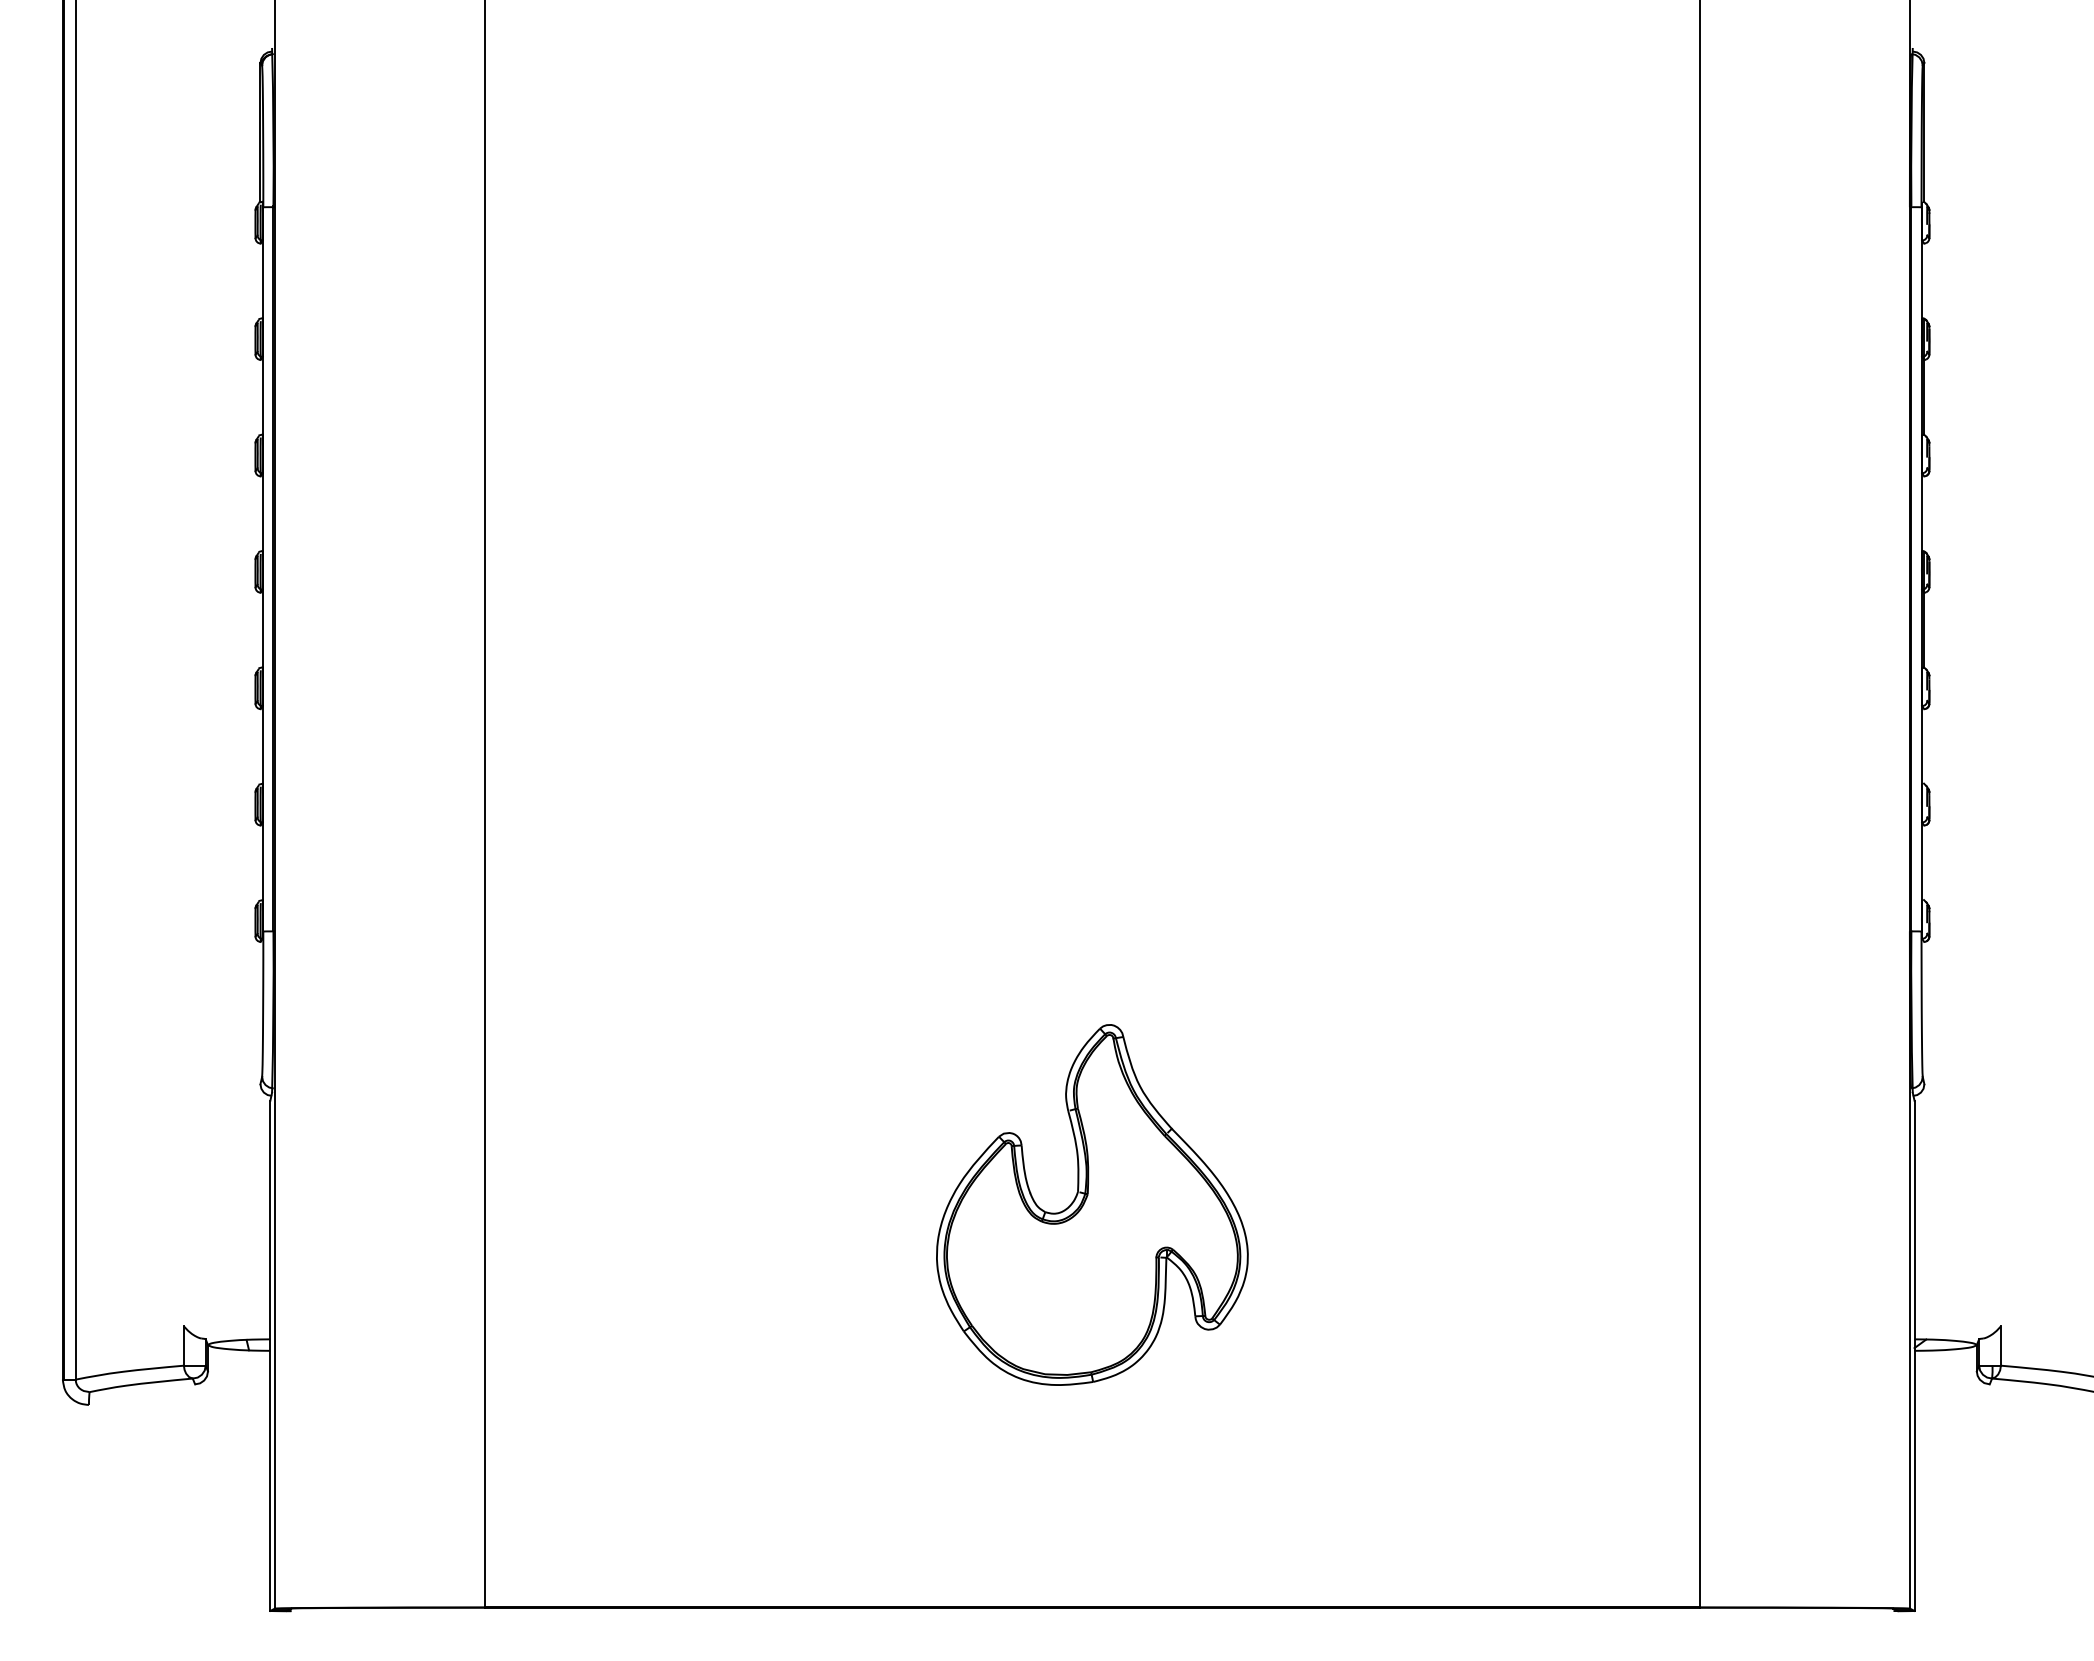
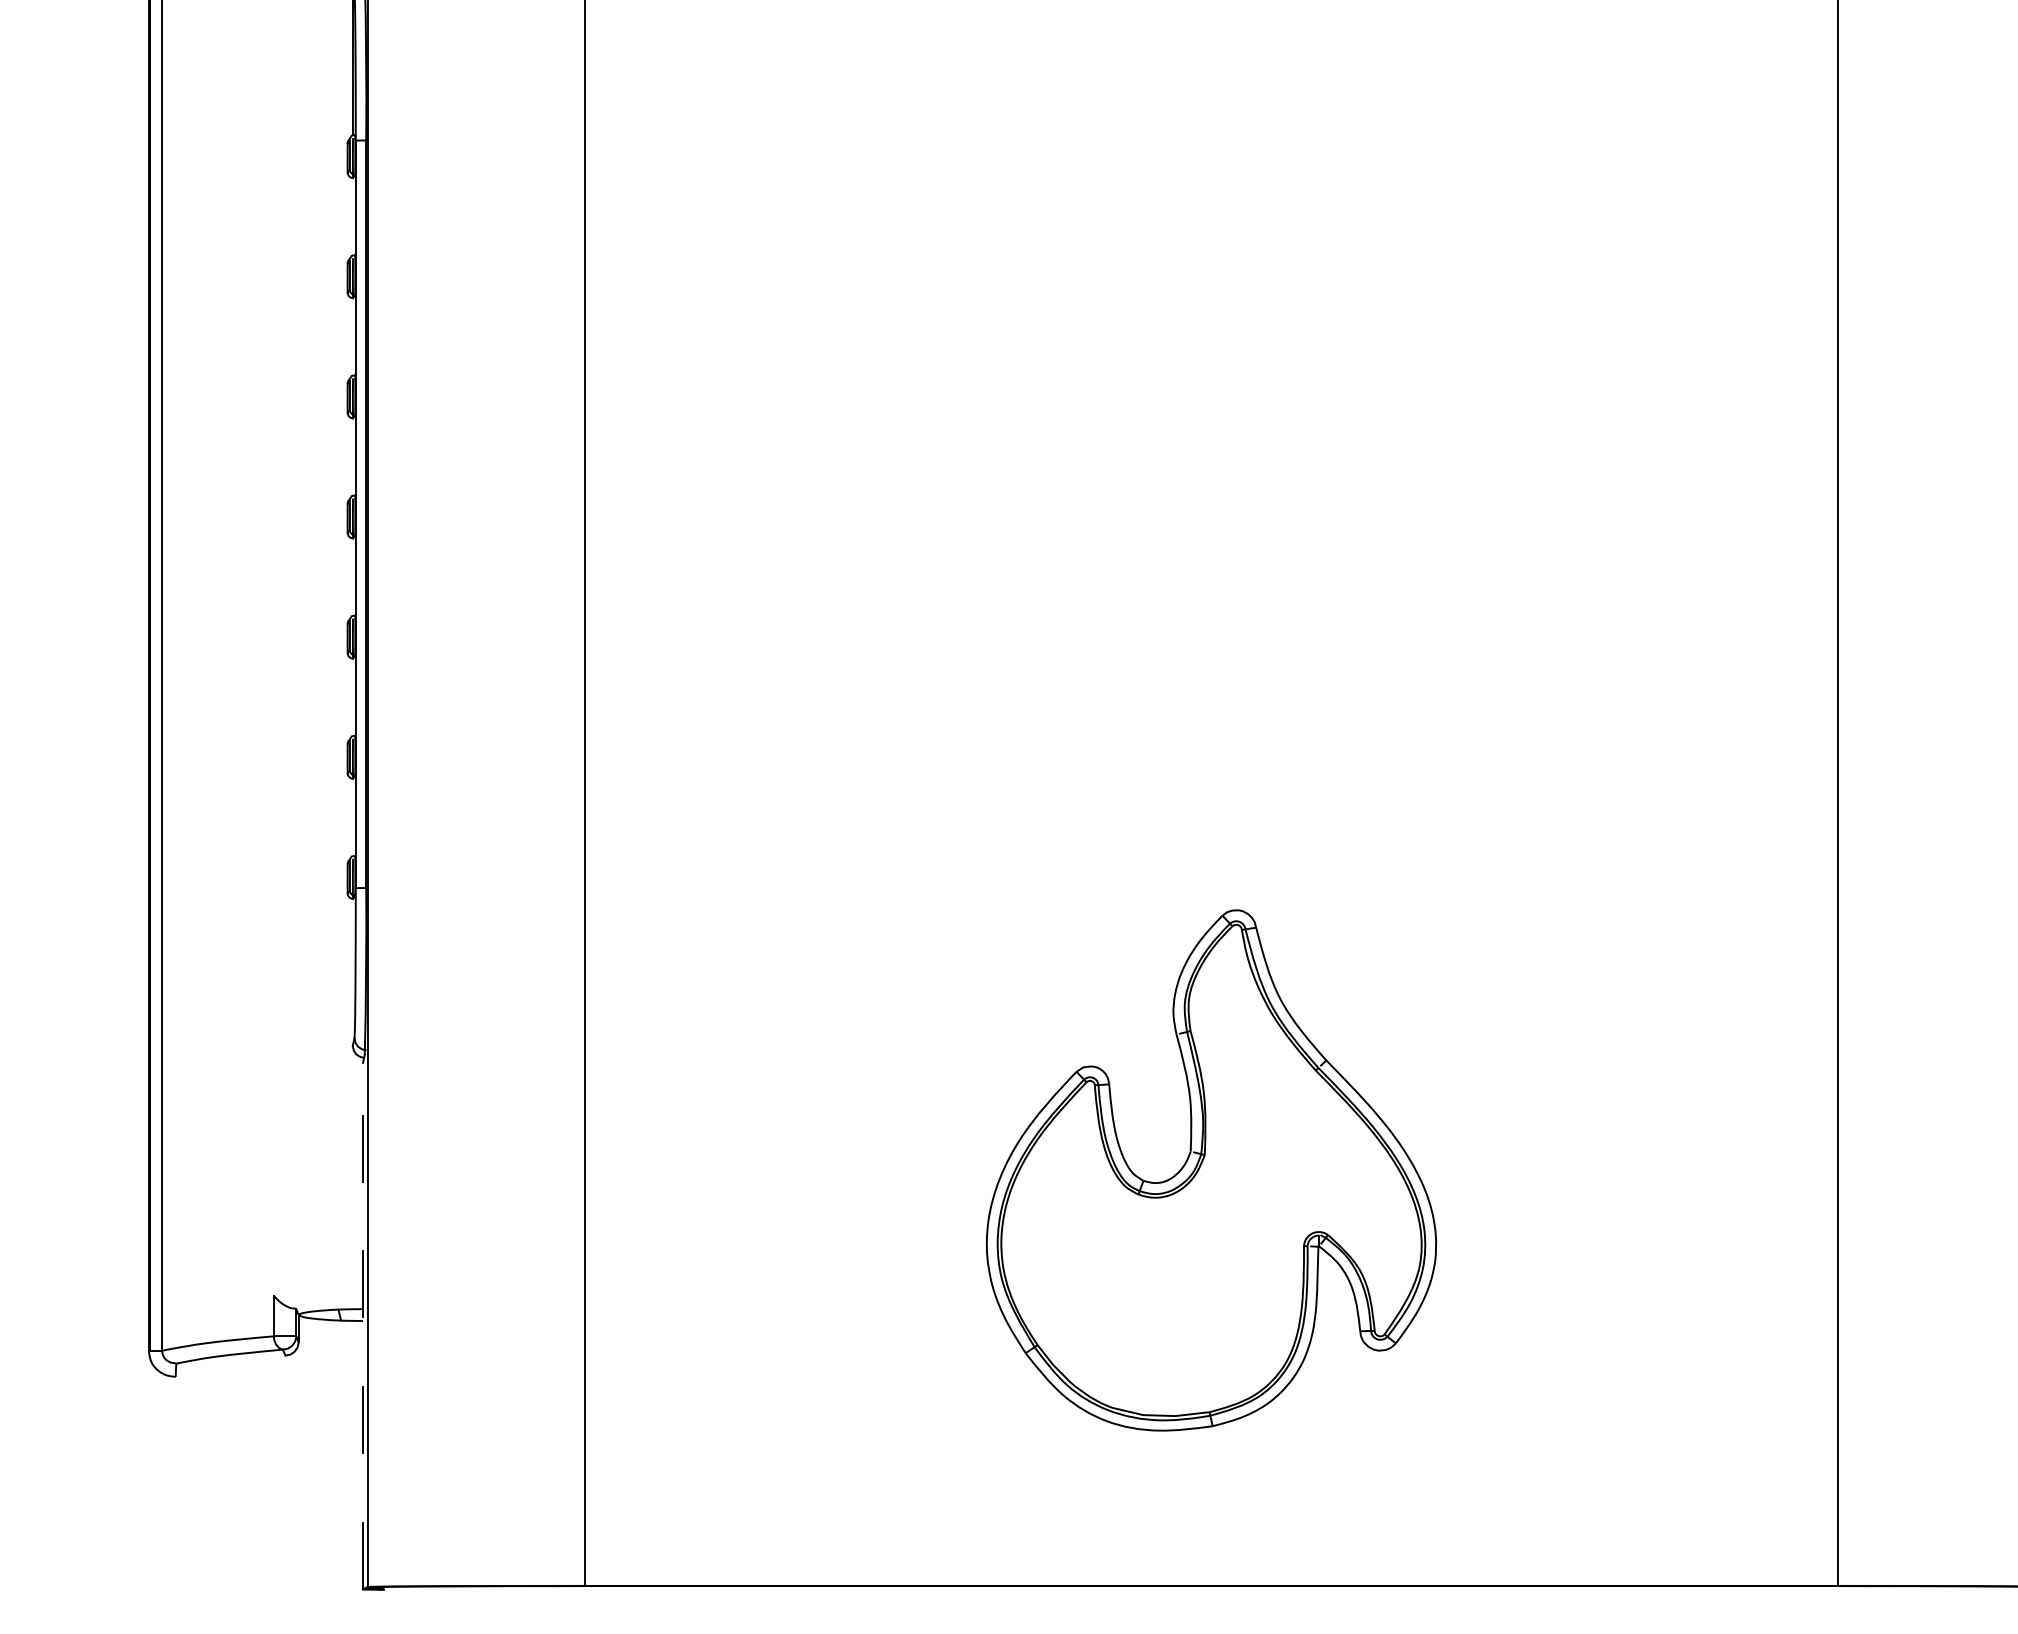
part: (1092, 1204) -> (1211, 1169), size x1.4
line: (270, 1355) -> (363, 1325), solid -> dashed

